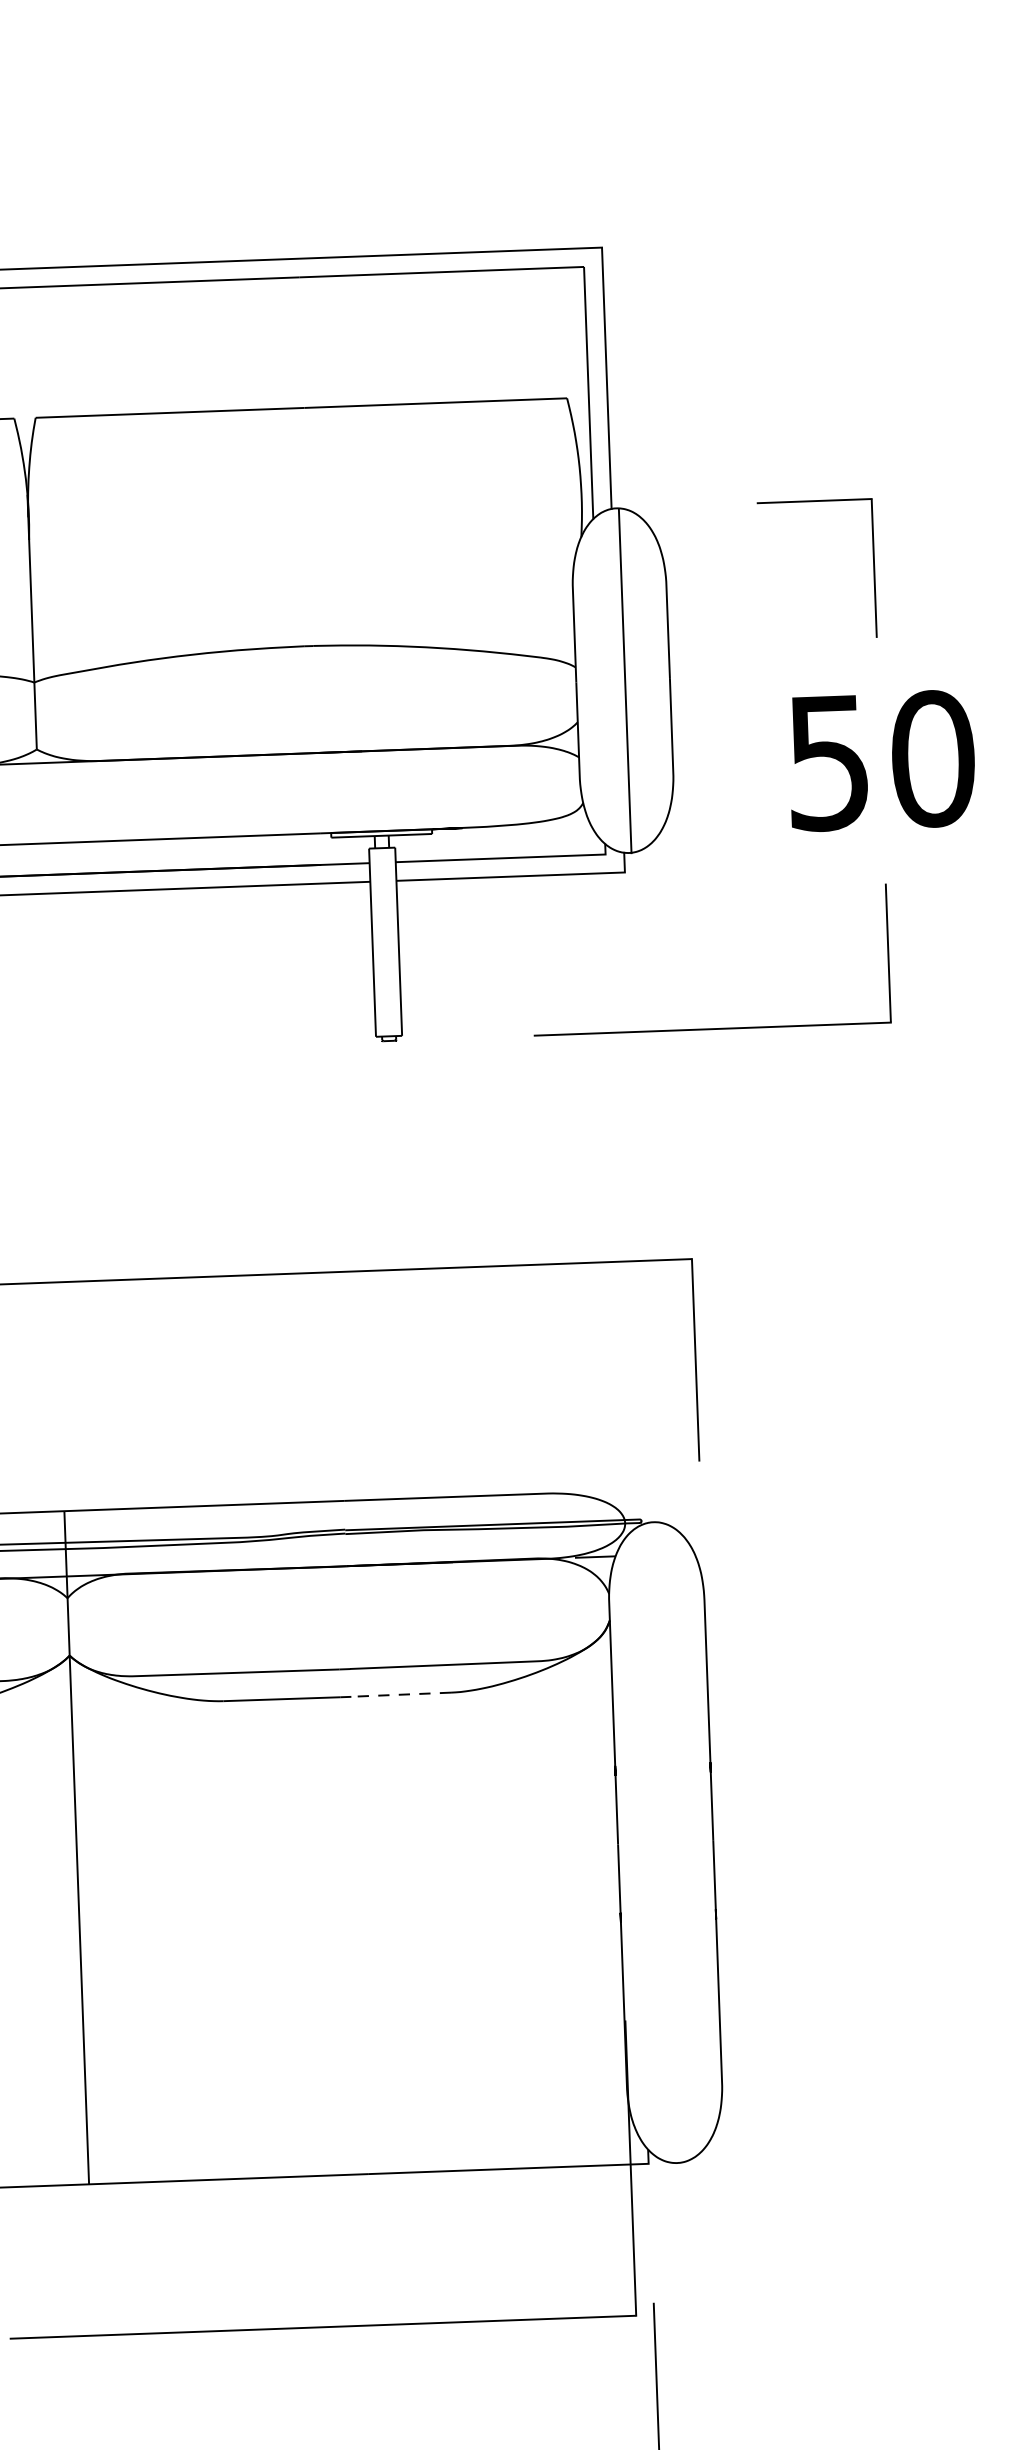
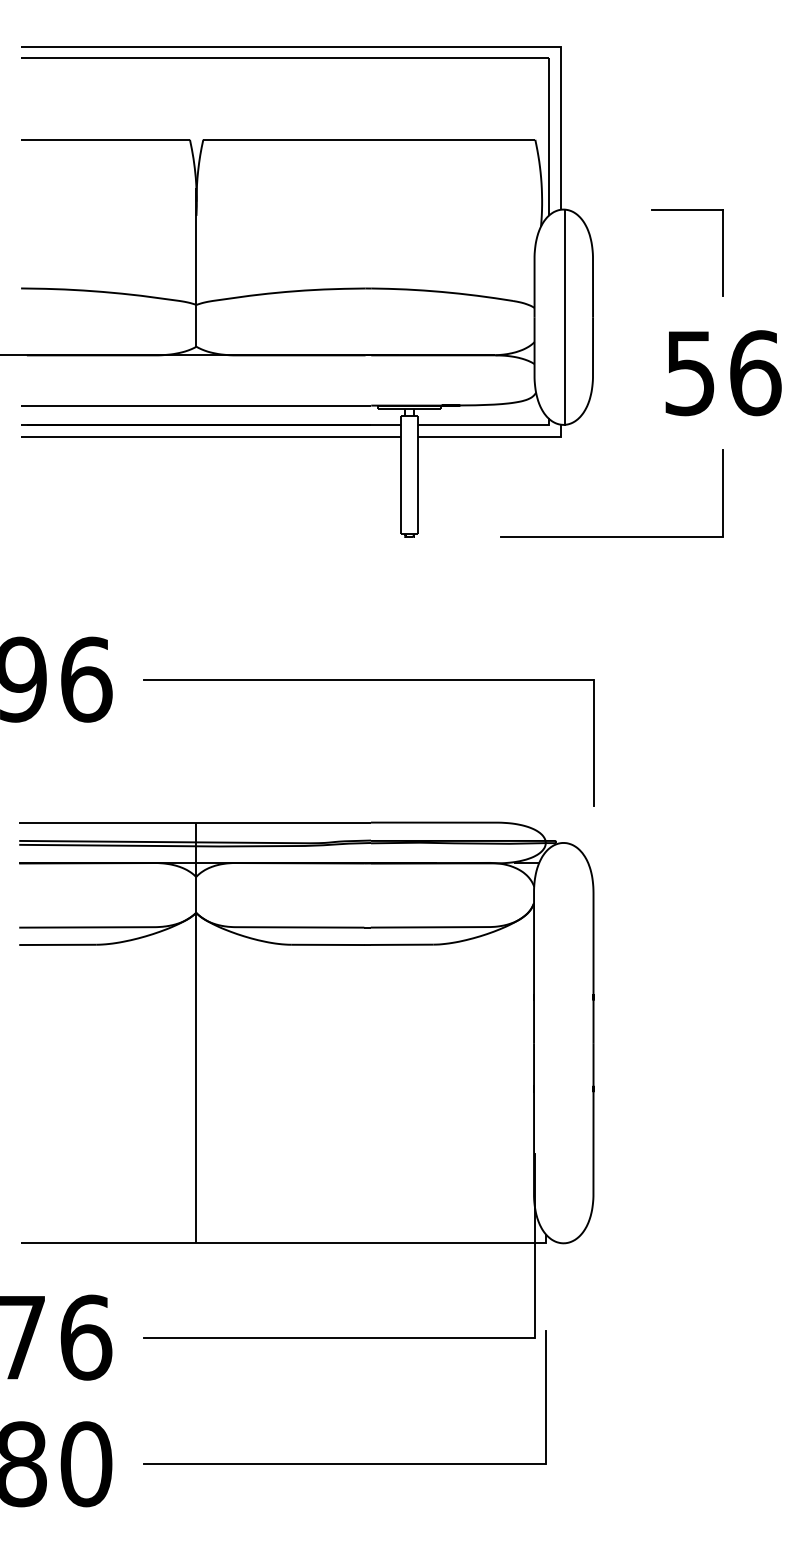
text: (933, 759) -> (755, 373), 50 -> 56
line: (400, 1694) -> (401, 944), dashed -> solid

